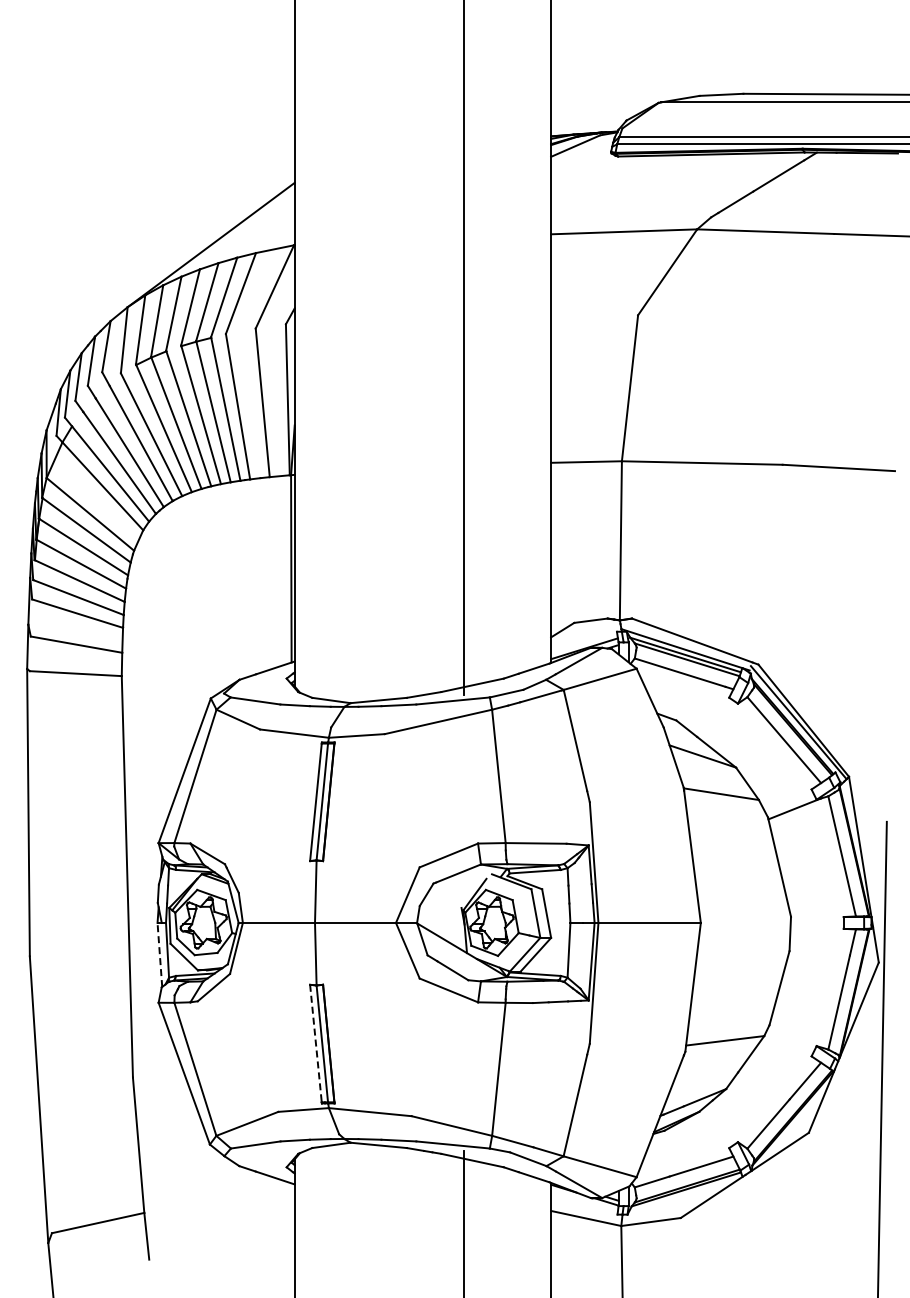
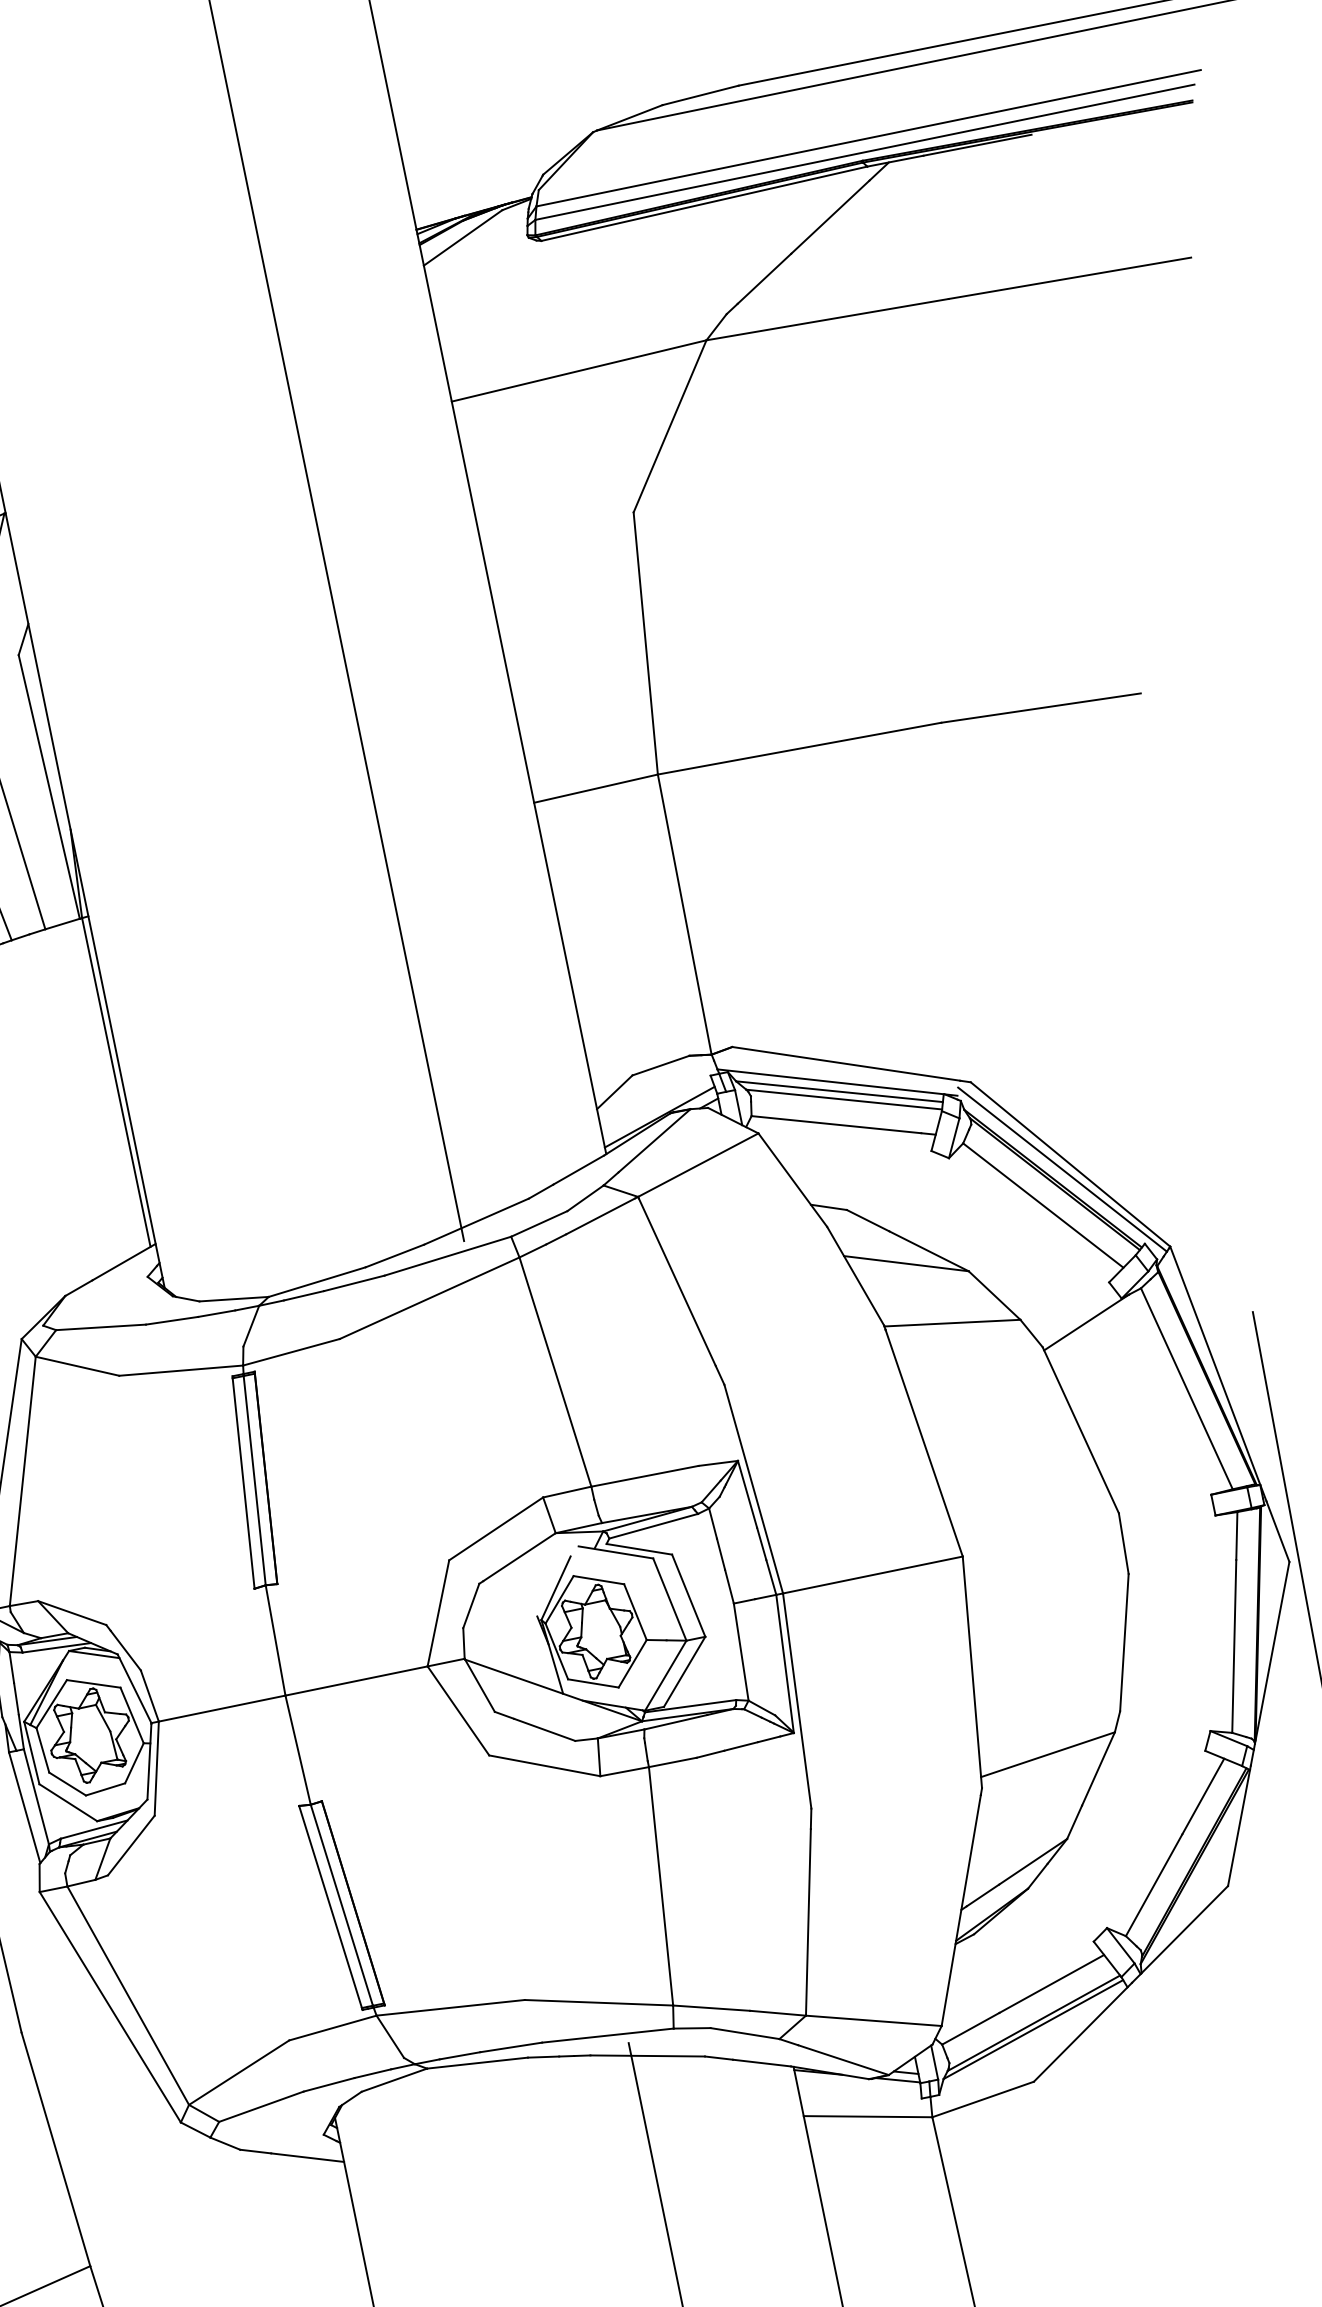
line: (159, 954) -> (23, 1807), dashed -> solid
line: (315, 1044) -> (330, 1908), dashed -> solid

